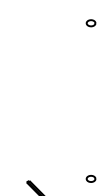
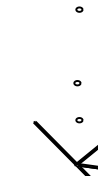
part: (88, 127) -> (77, 83), added

